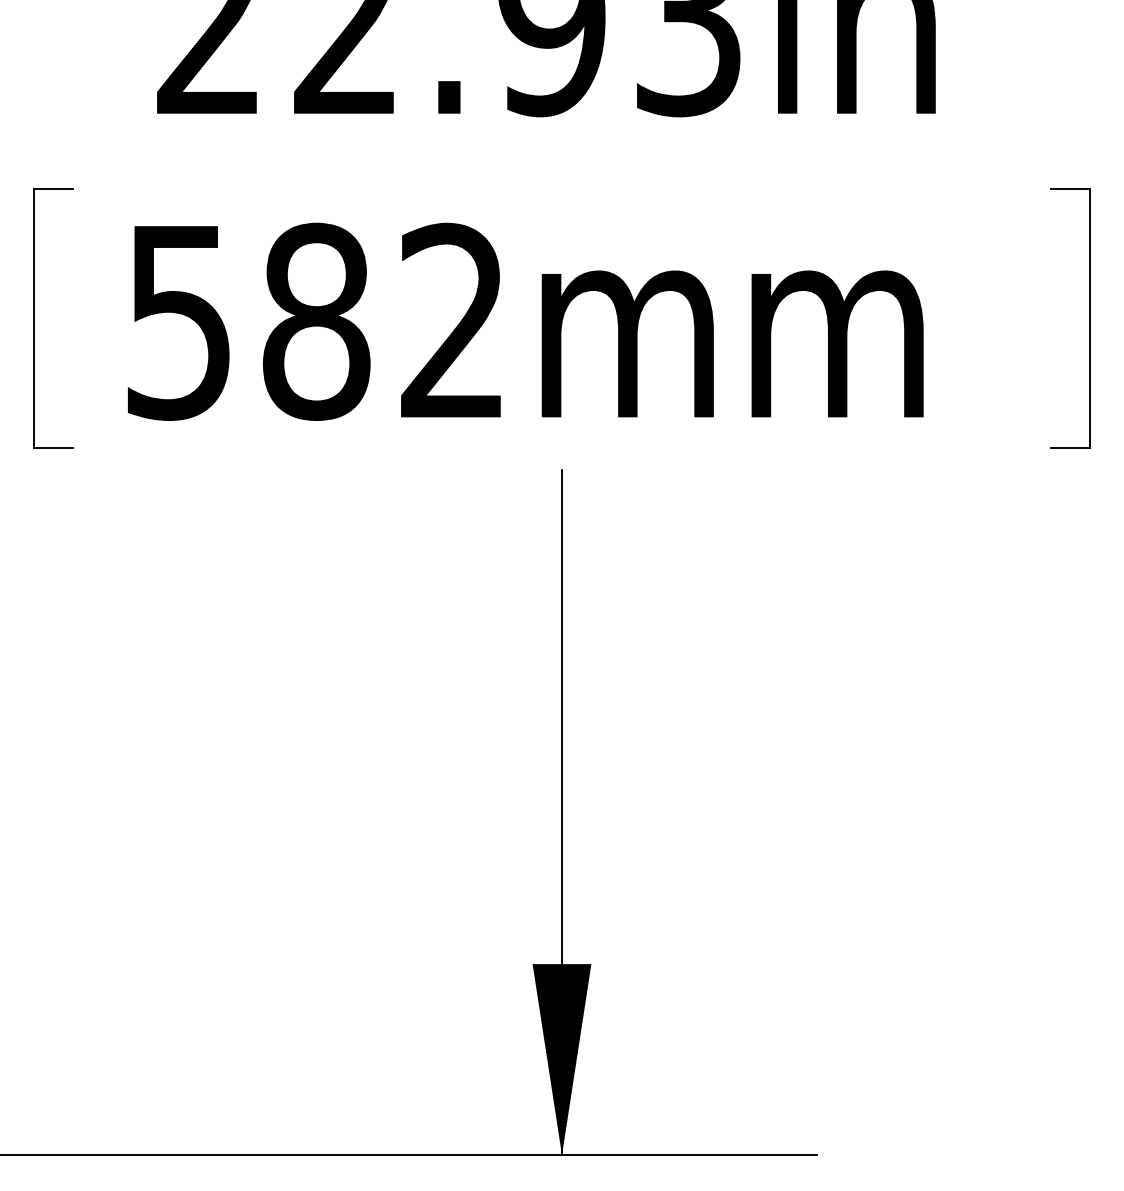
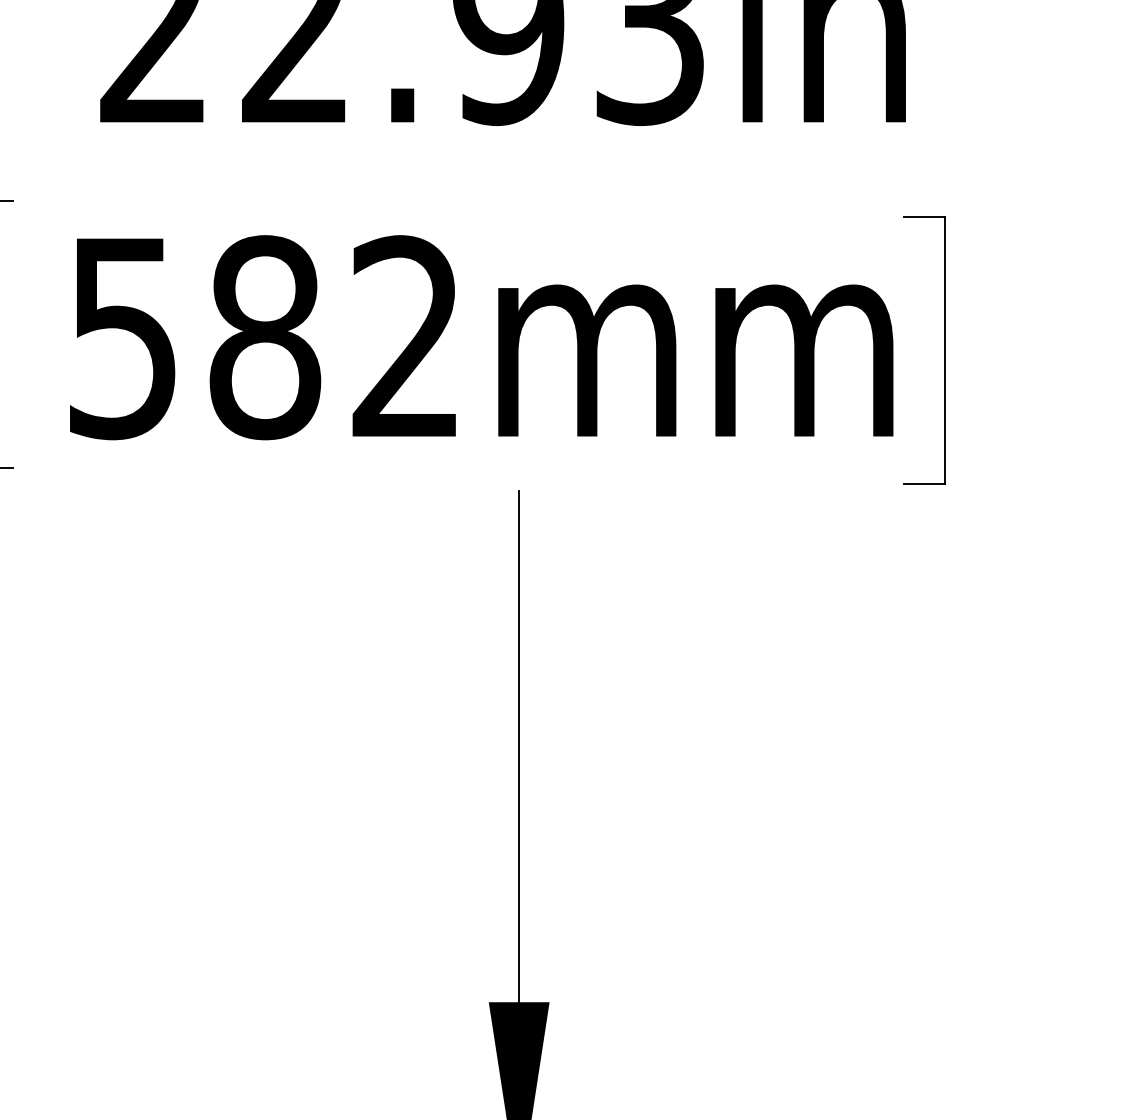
part: (1089, 318) -> (943, 350), moved

